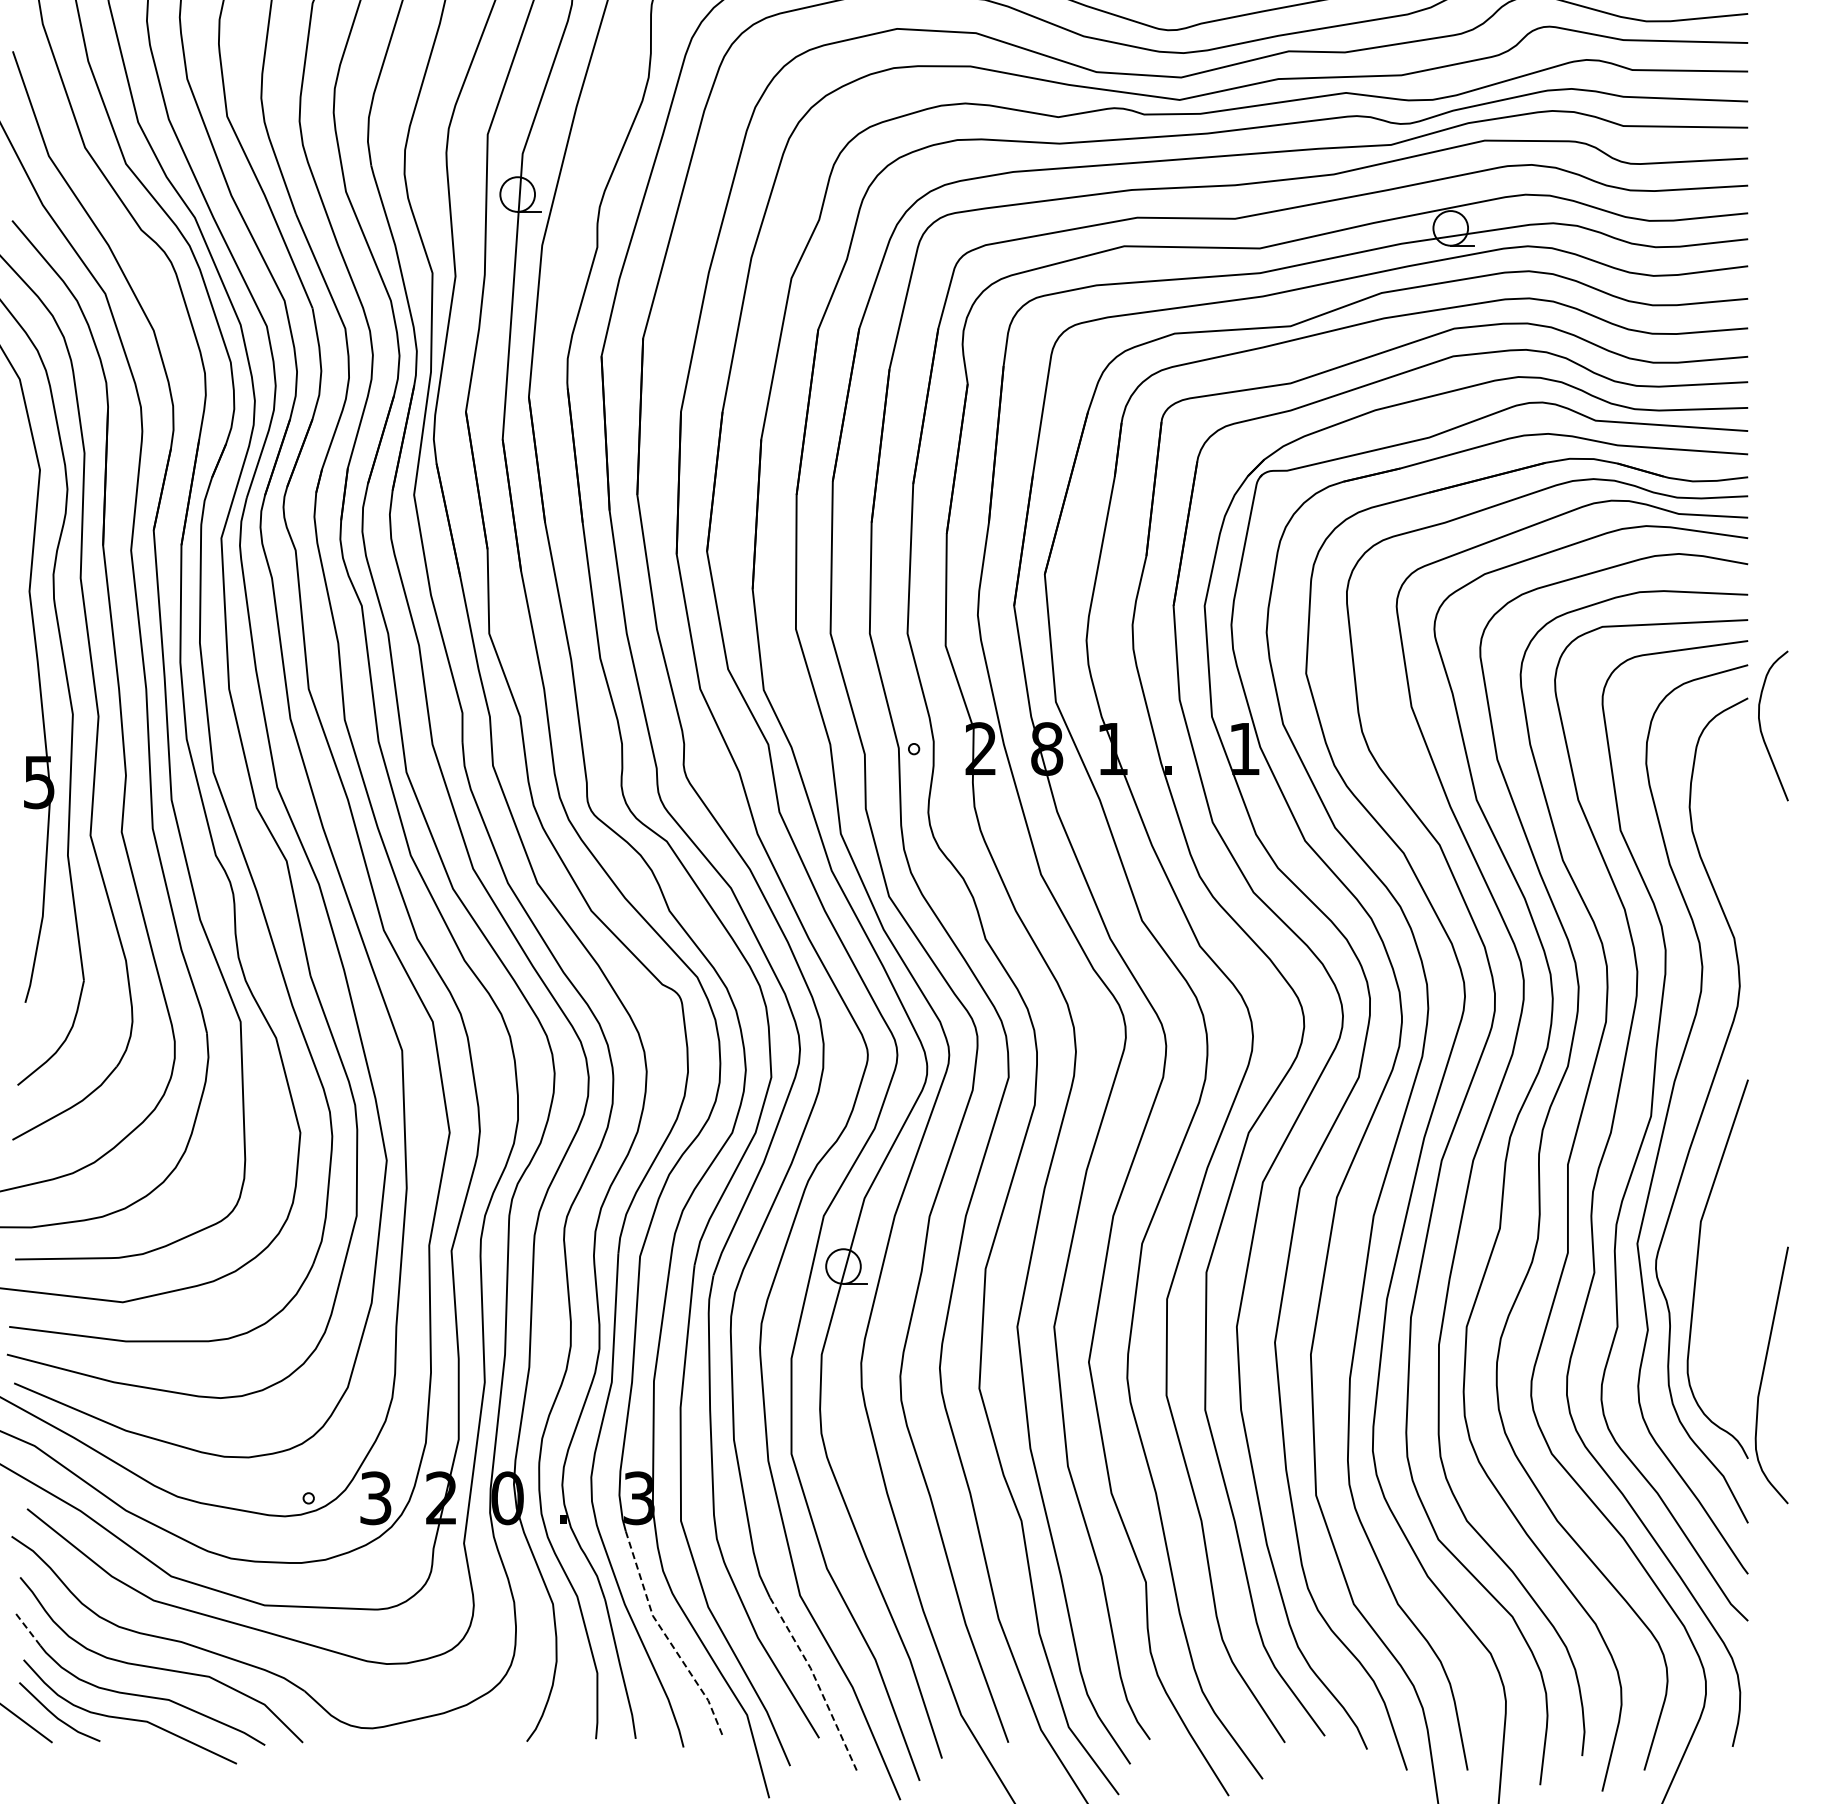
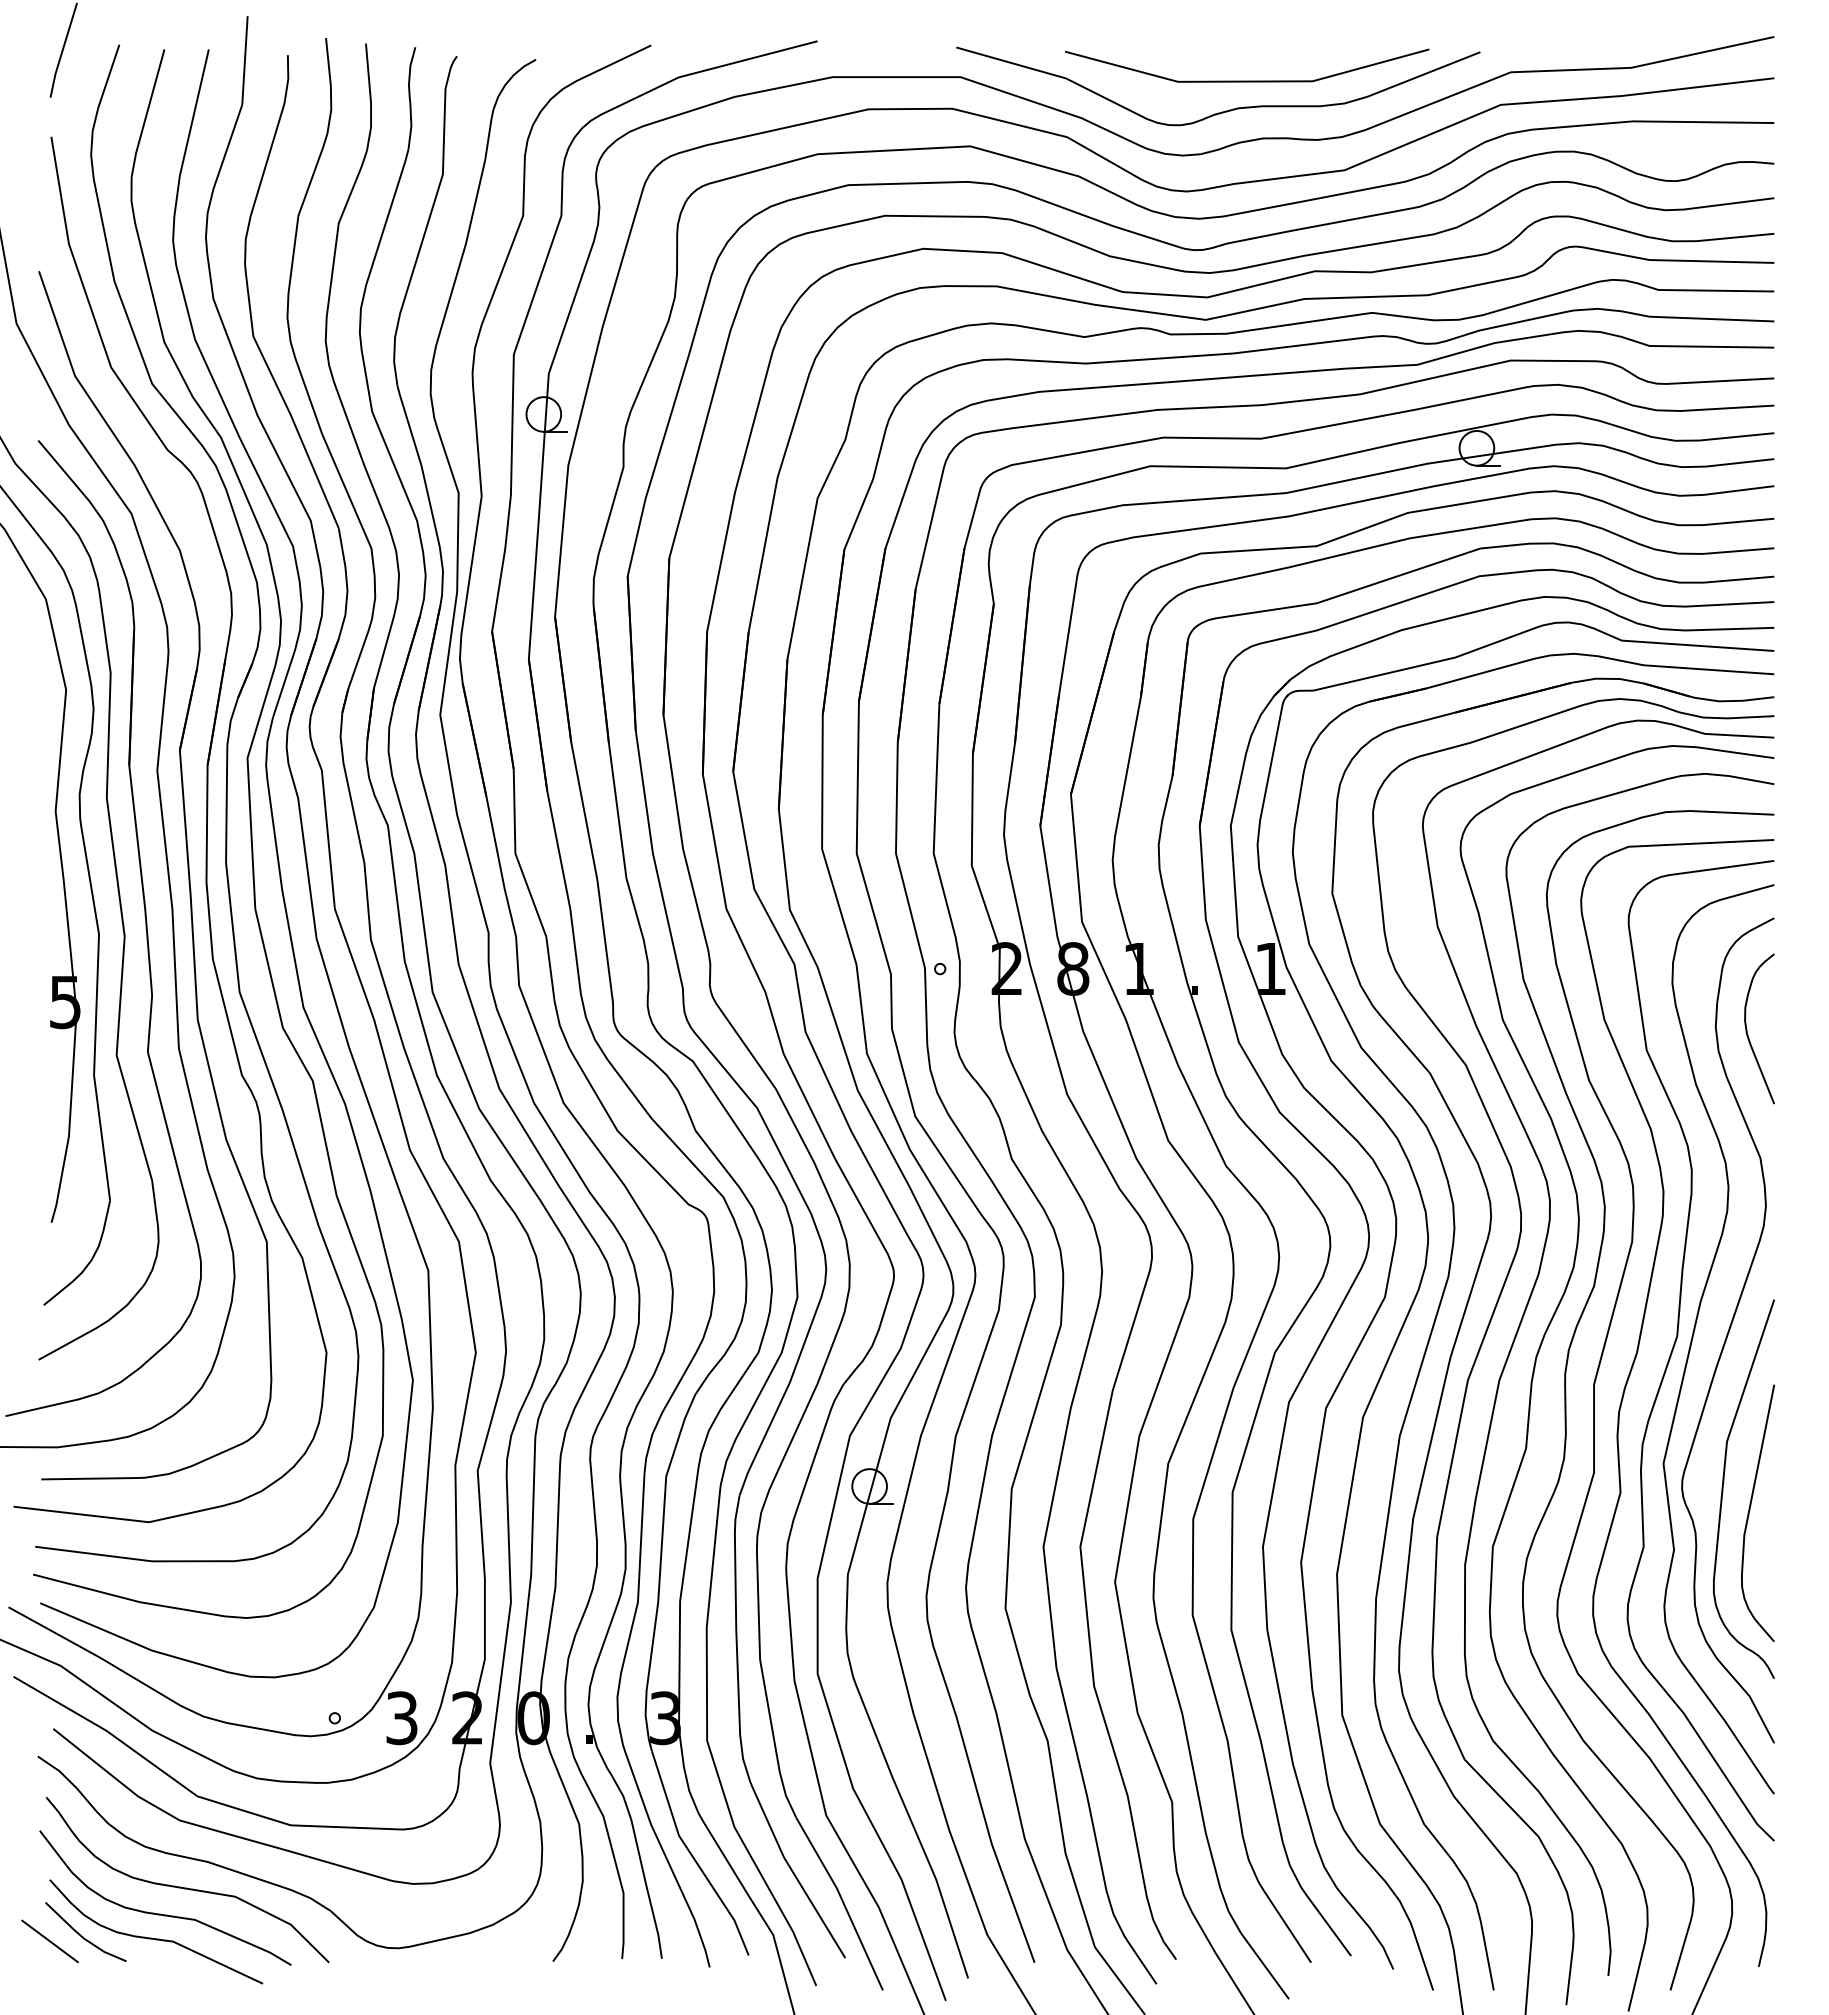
curve: (1761, 725) -> (1747, 1028), moved
curve: (1764, 1372) -> (1750, 1510), moved
line: (26, 1627) -> (52, 1847), dashed -> solid
line: (667, 1637) -> (693, 1857), dashed -> solid
line: (816, 1681) -> (842, 1901), dashed -> solid

